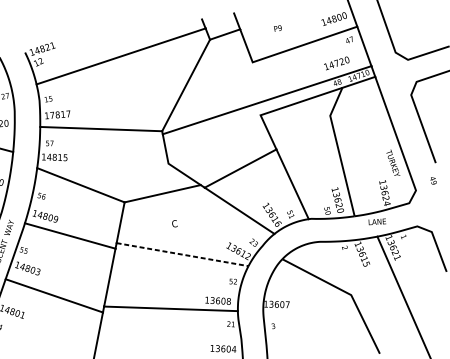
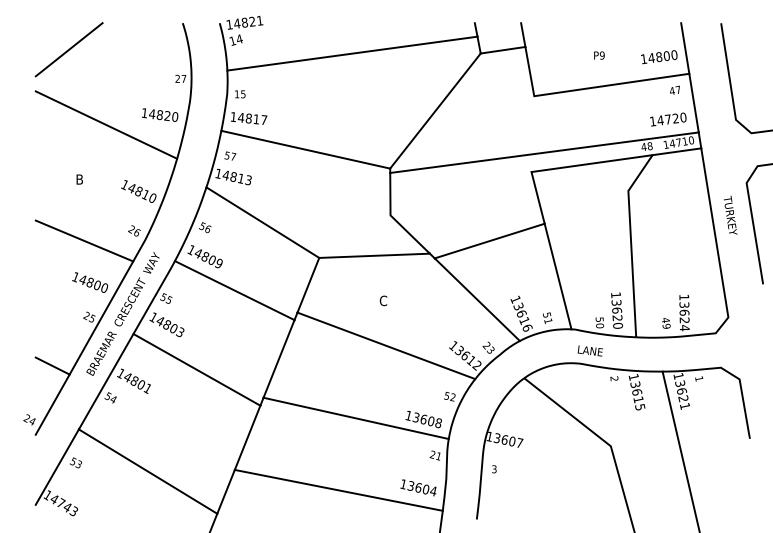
text: (278, 28) -> (599, 55), moved
text: (40, 61) -> (239, 39), 12 -> 14
text: (337, 63) -> (668, 119), moved
text: (51, 115) -> (240, 117), 17817 -> 14817
text: (65, 157) -> (248, 179), 14815 -> 14813
text: (392, 162) -> (730, 214), moved
text: (433, 180) -> (666, 323), moved
text: (376, 221) -> (589, 350), moved
line: (182, 254) -> (386, 345), dashed -> solid

